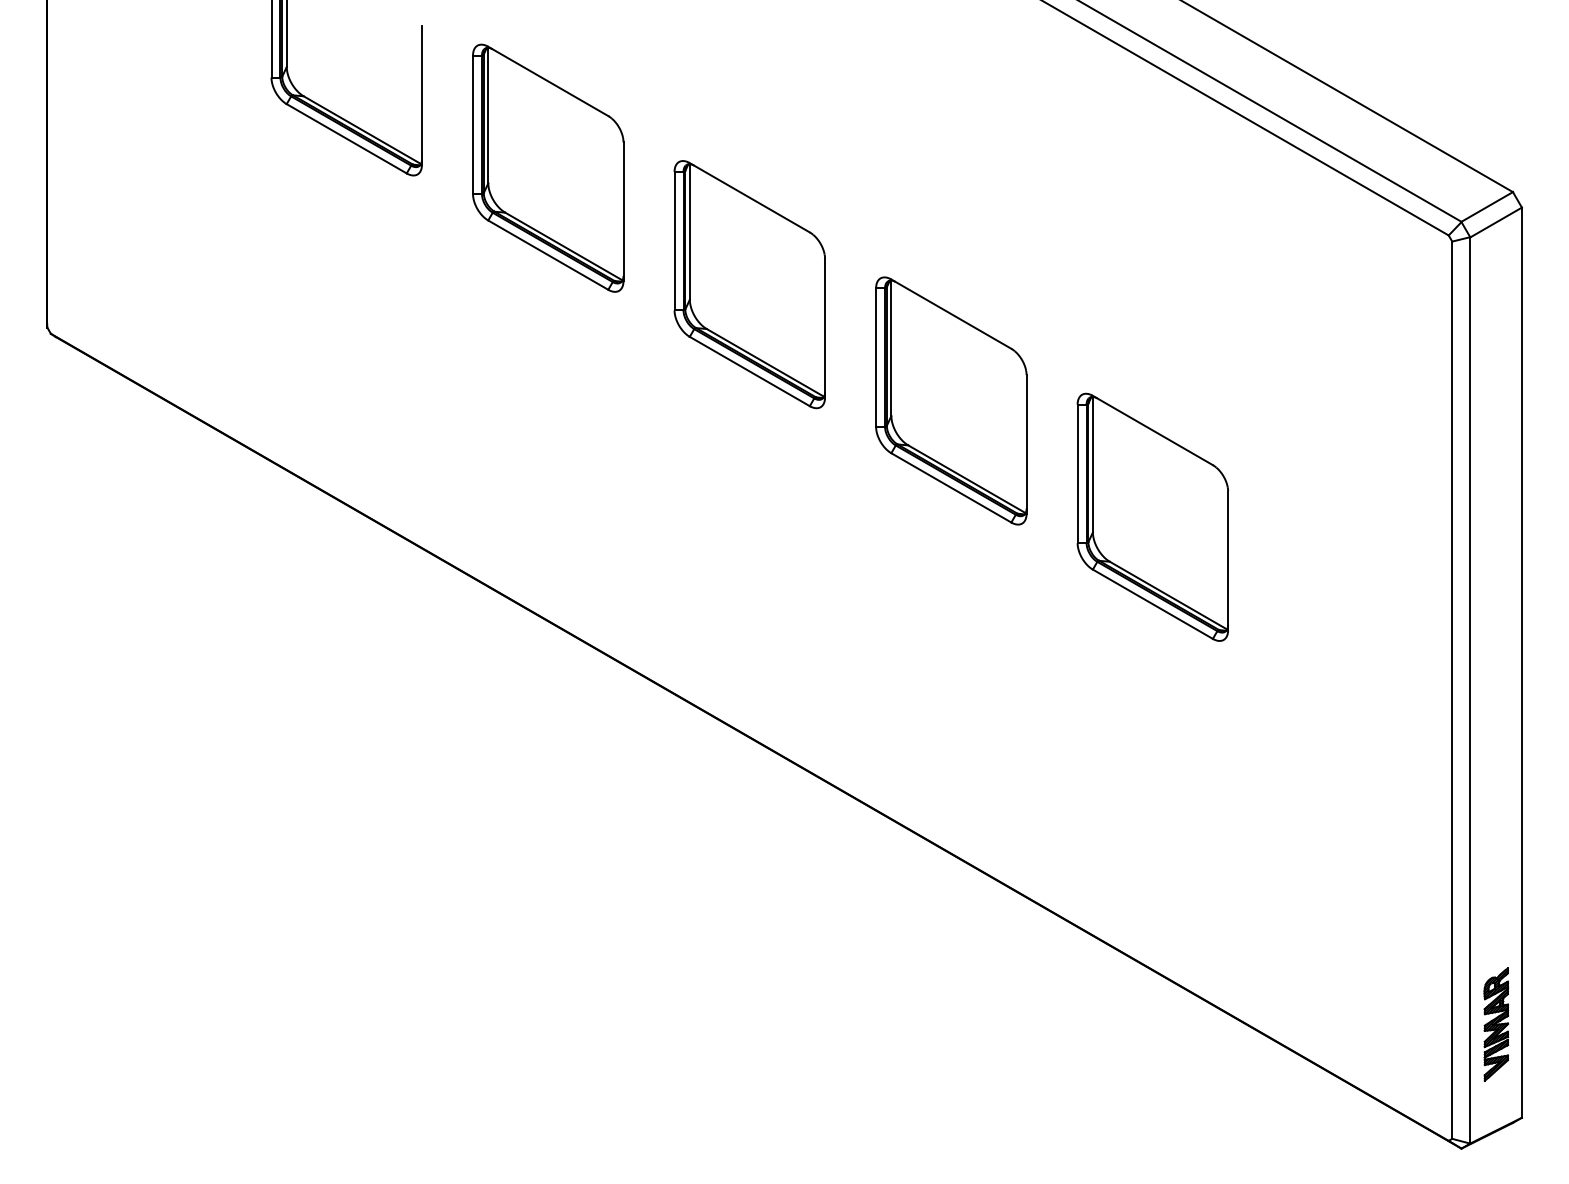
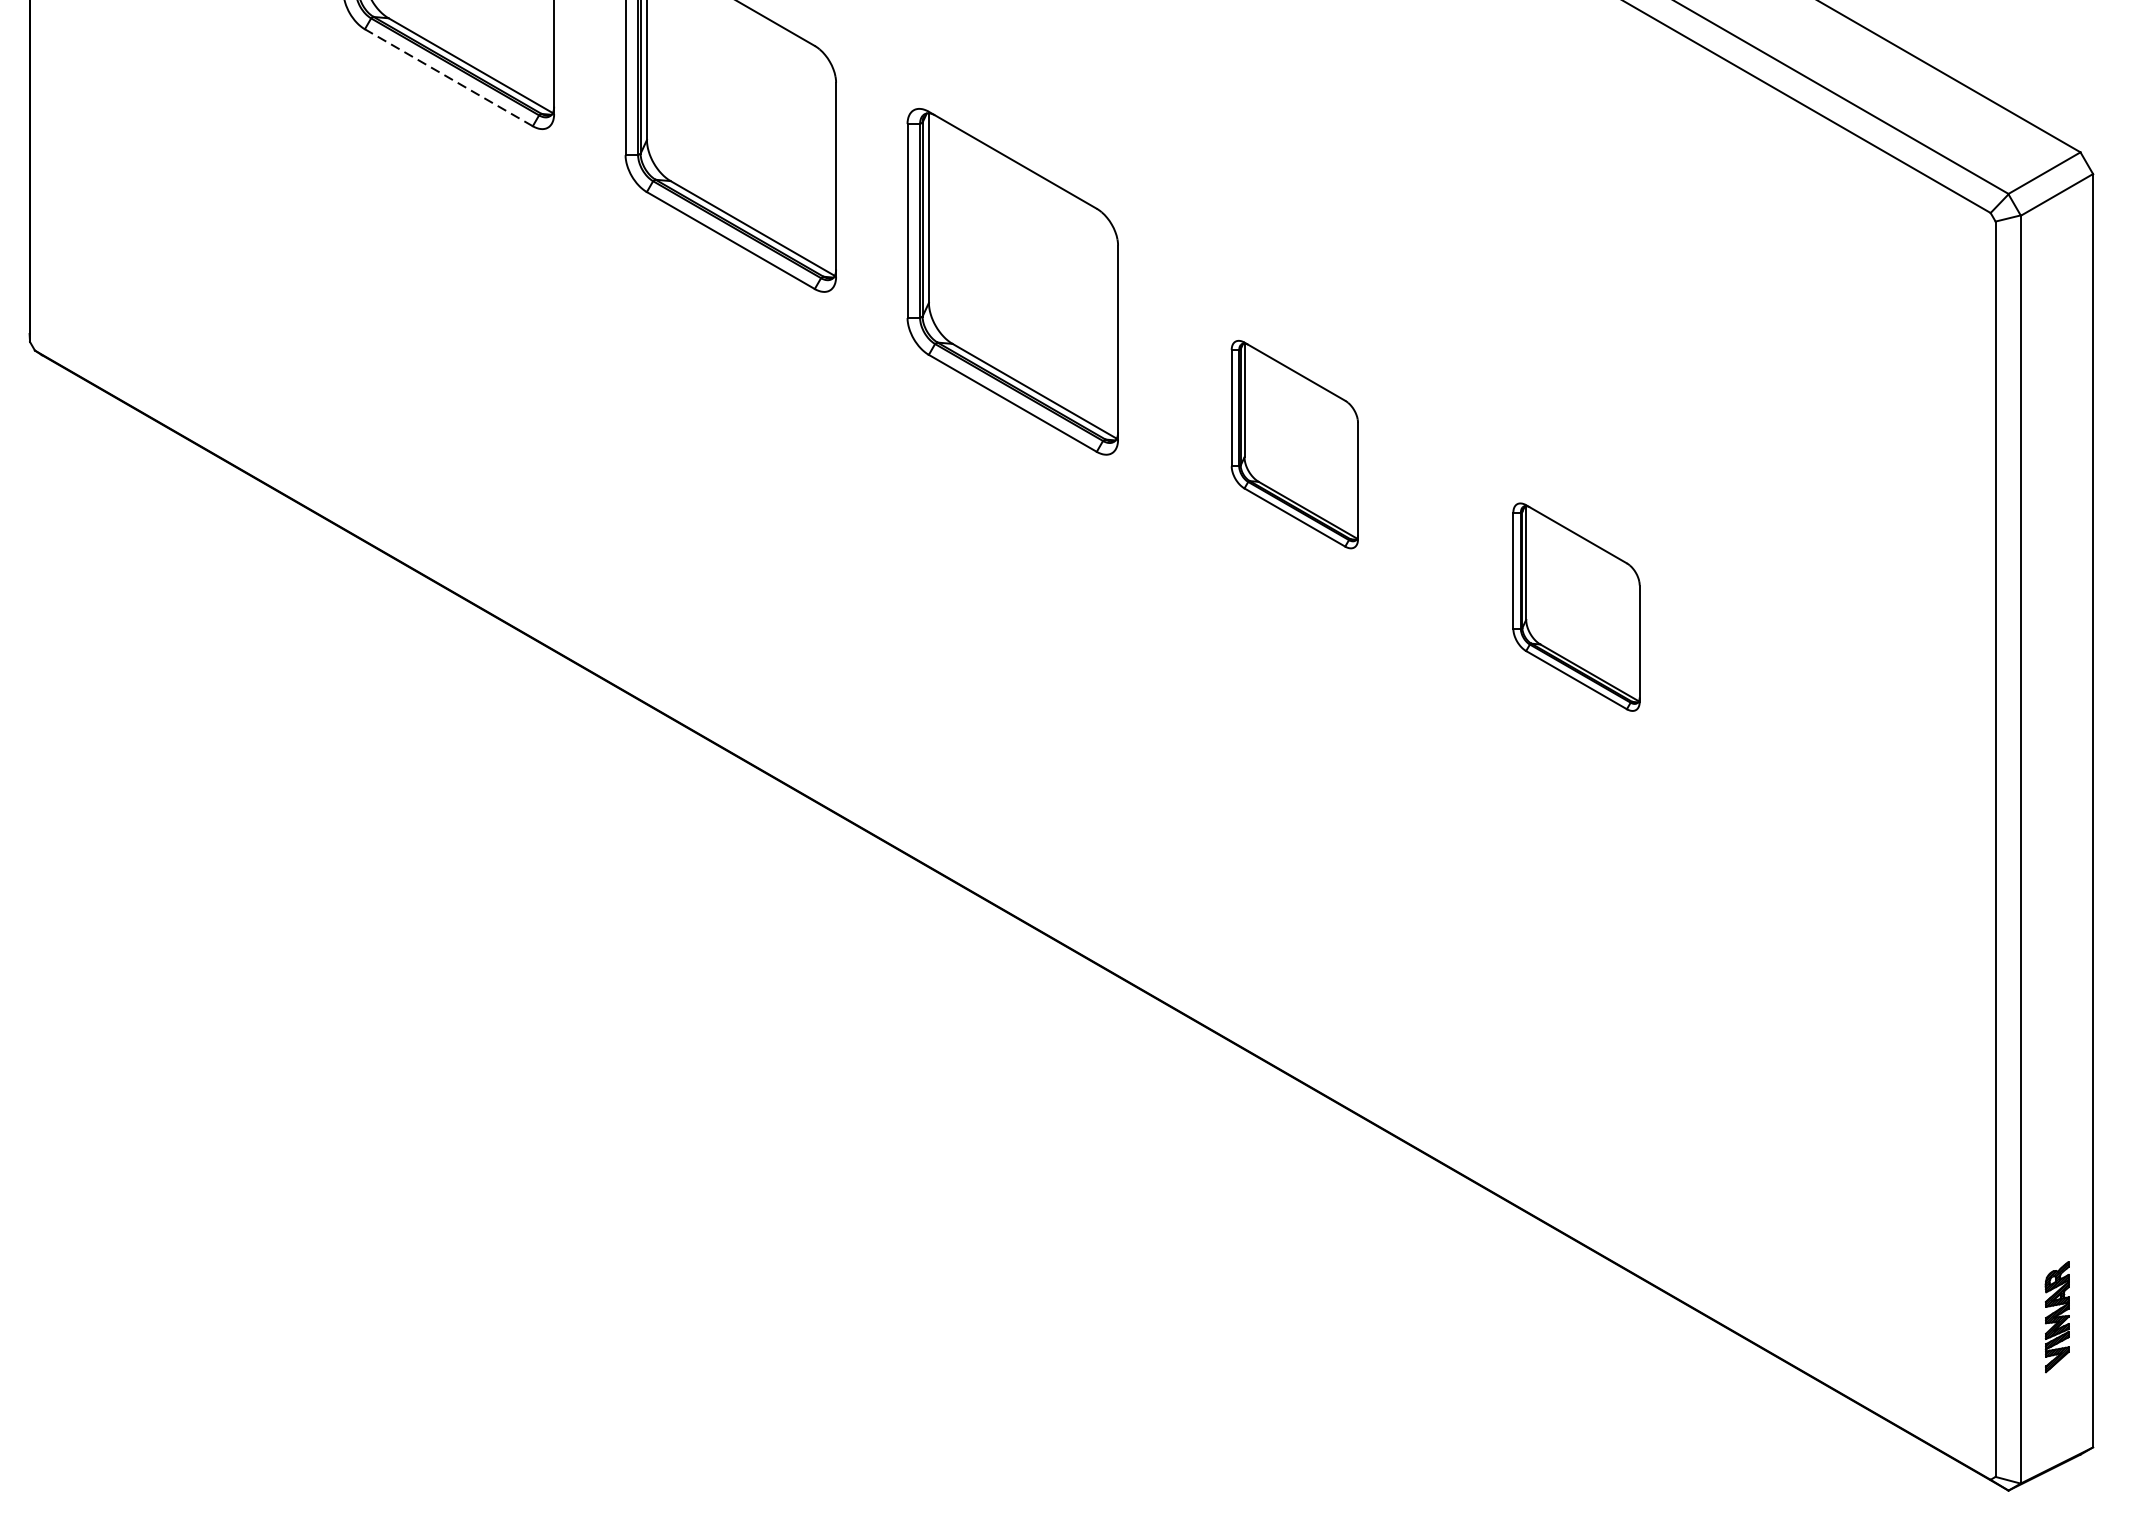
line: (346, 138) -> (448, 77), solid -> dashed
part: (951, 400) -> (1294, 443), size x0.6
part: (1152, 516) -> (1576, 606), size x0.6
part: (1496, 1024) -> (2057, 1316), size x0.7

